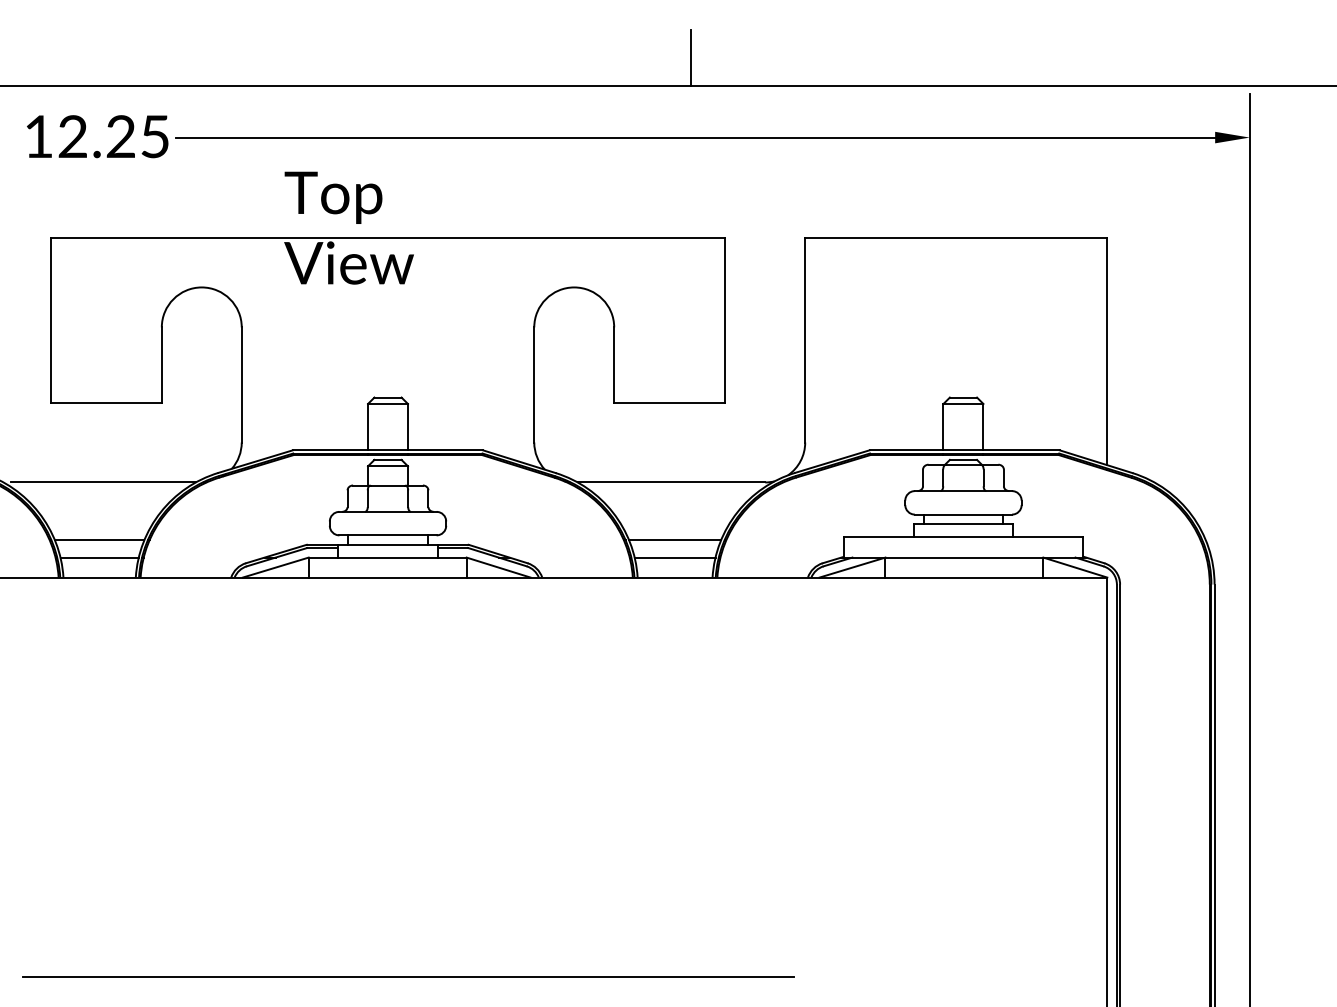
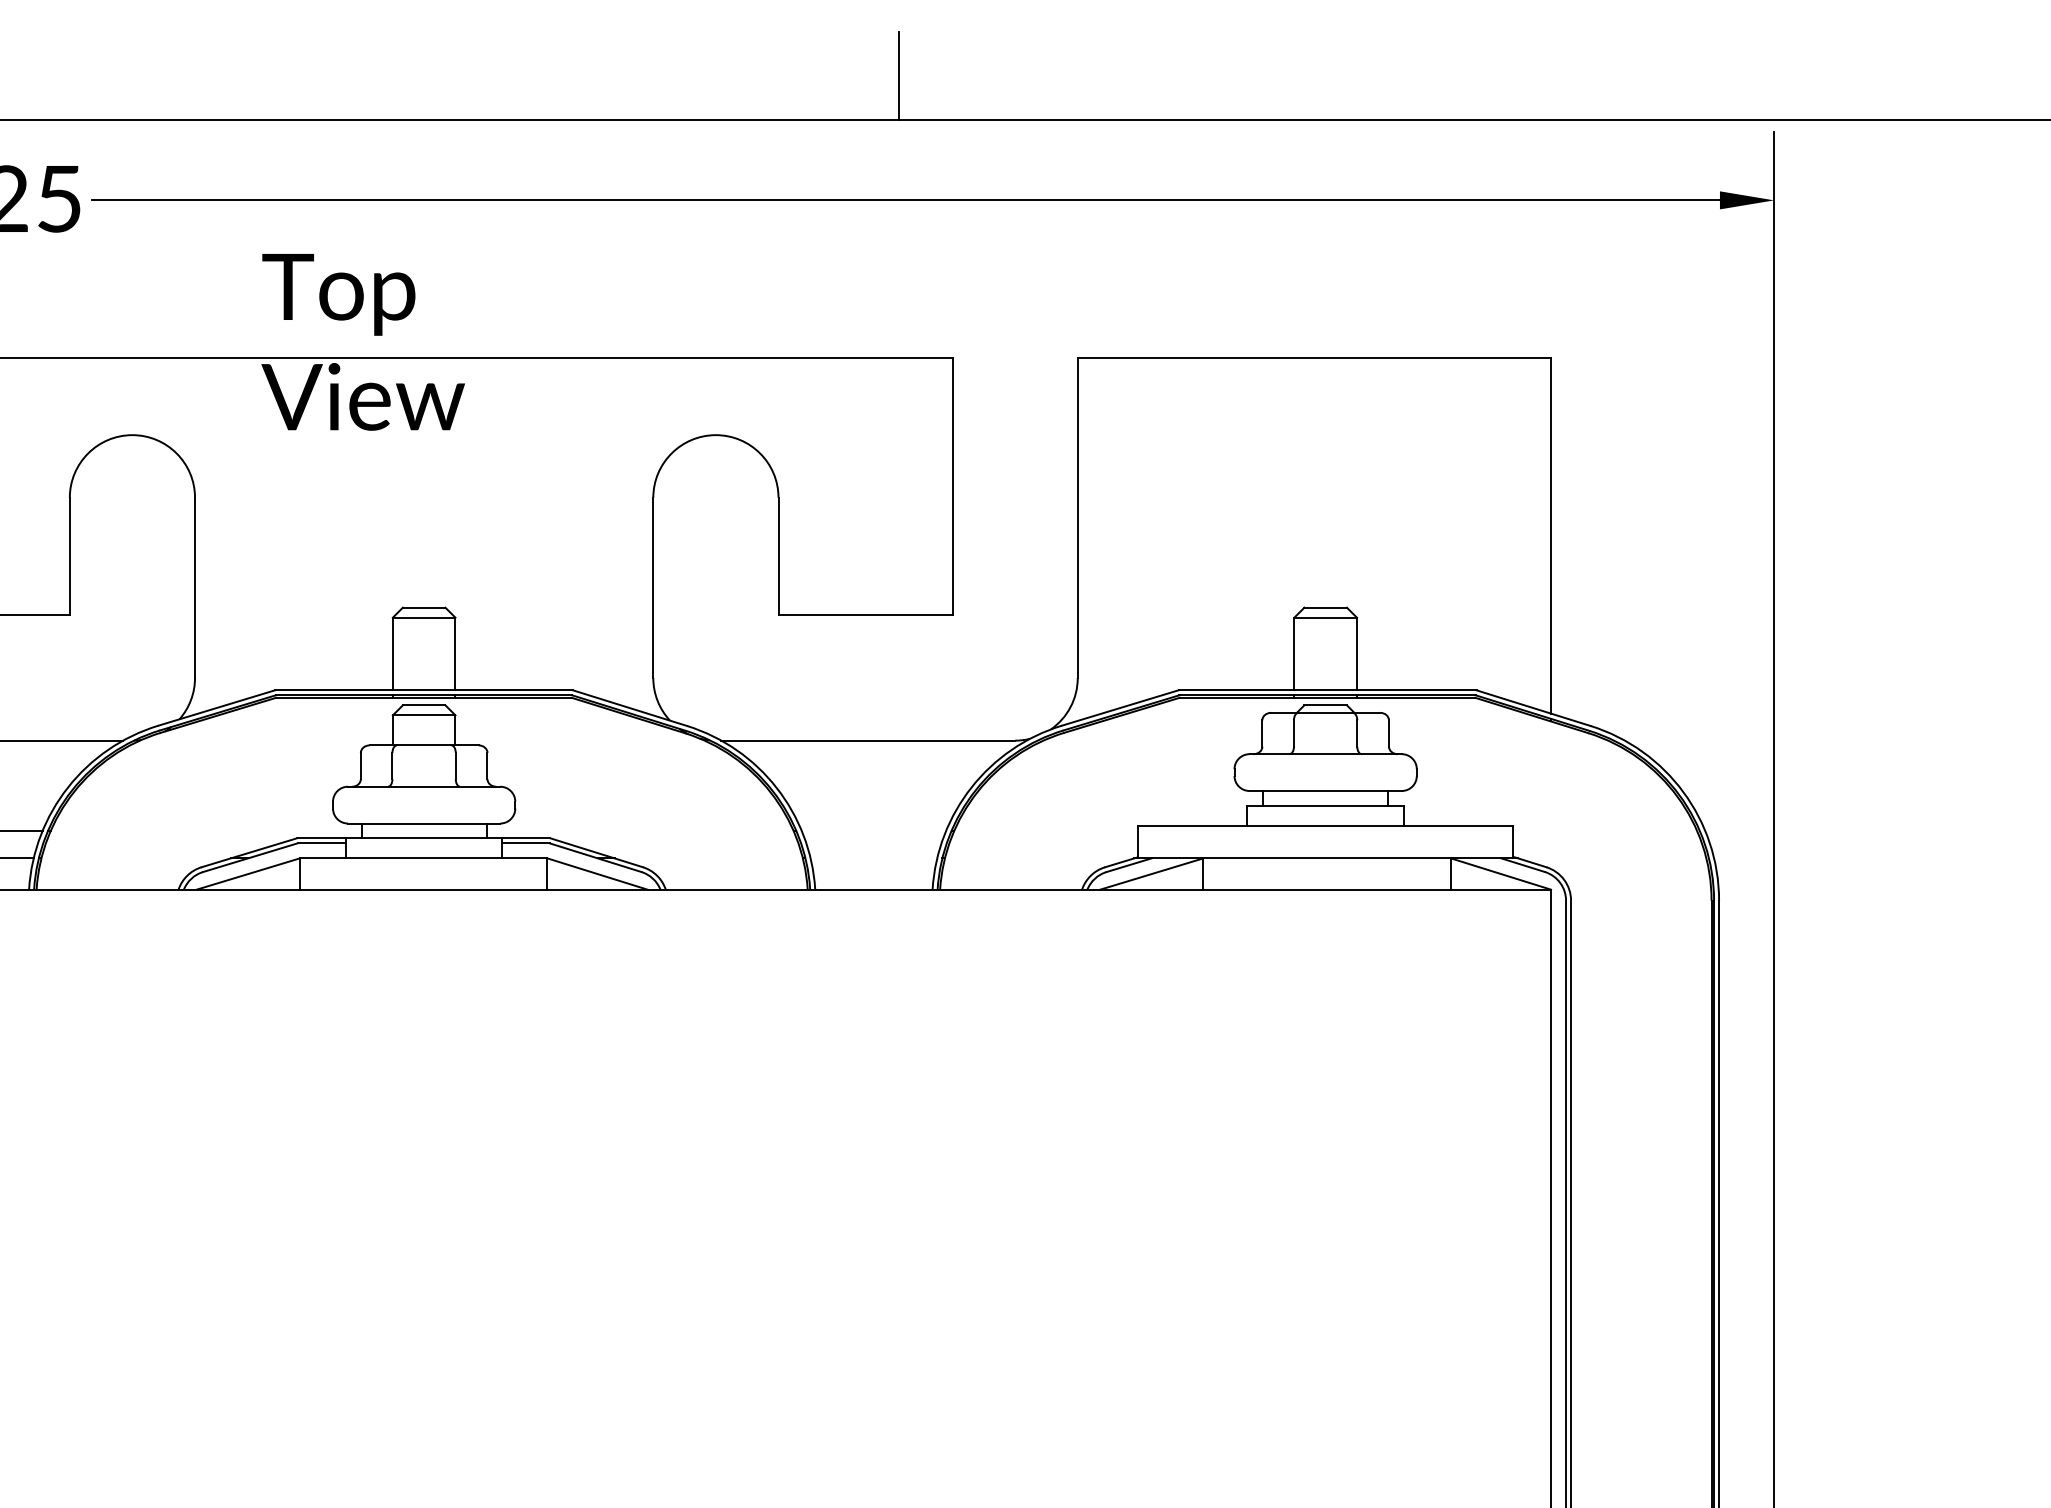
line: (675, 540) -> (874, 831), removed
line: (674, 557) -> (872, 858), removed

